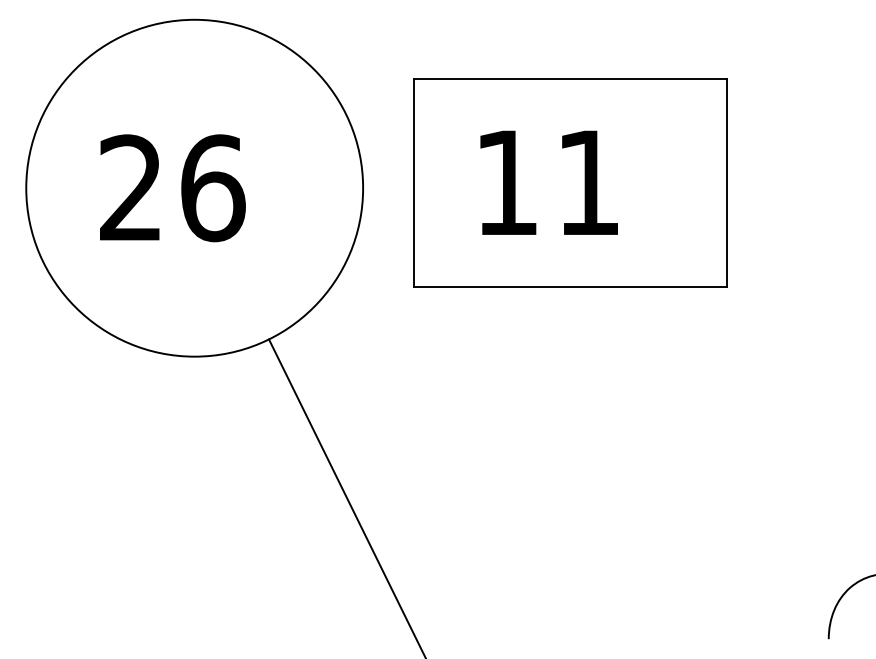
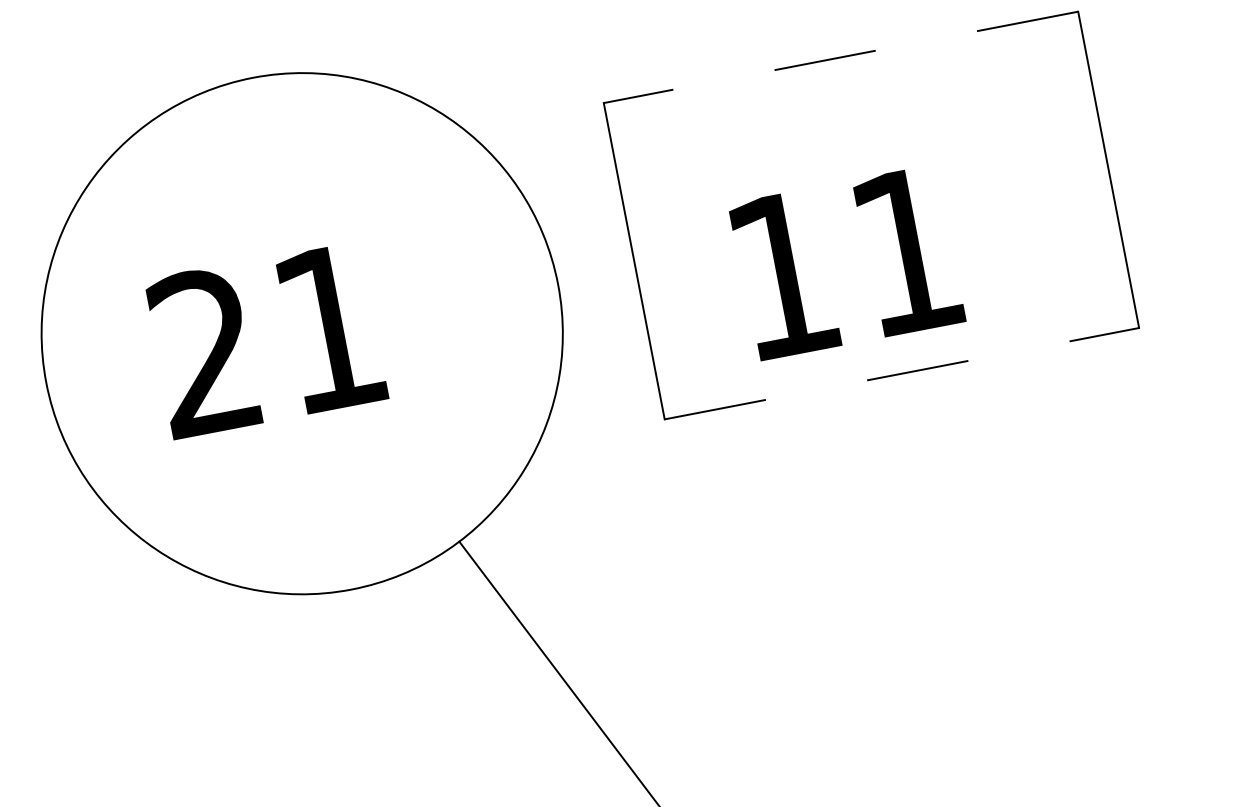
line: (569, 78) -> (839, 57), solid -> dashed
text: (548, 182) -> (845, 262), moved
text: (213, 188) -> (330, 328), 26 -> 21
line: (570, 286) -> (901, 373), solid -> dashed

